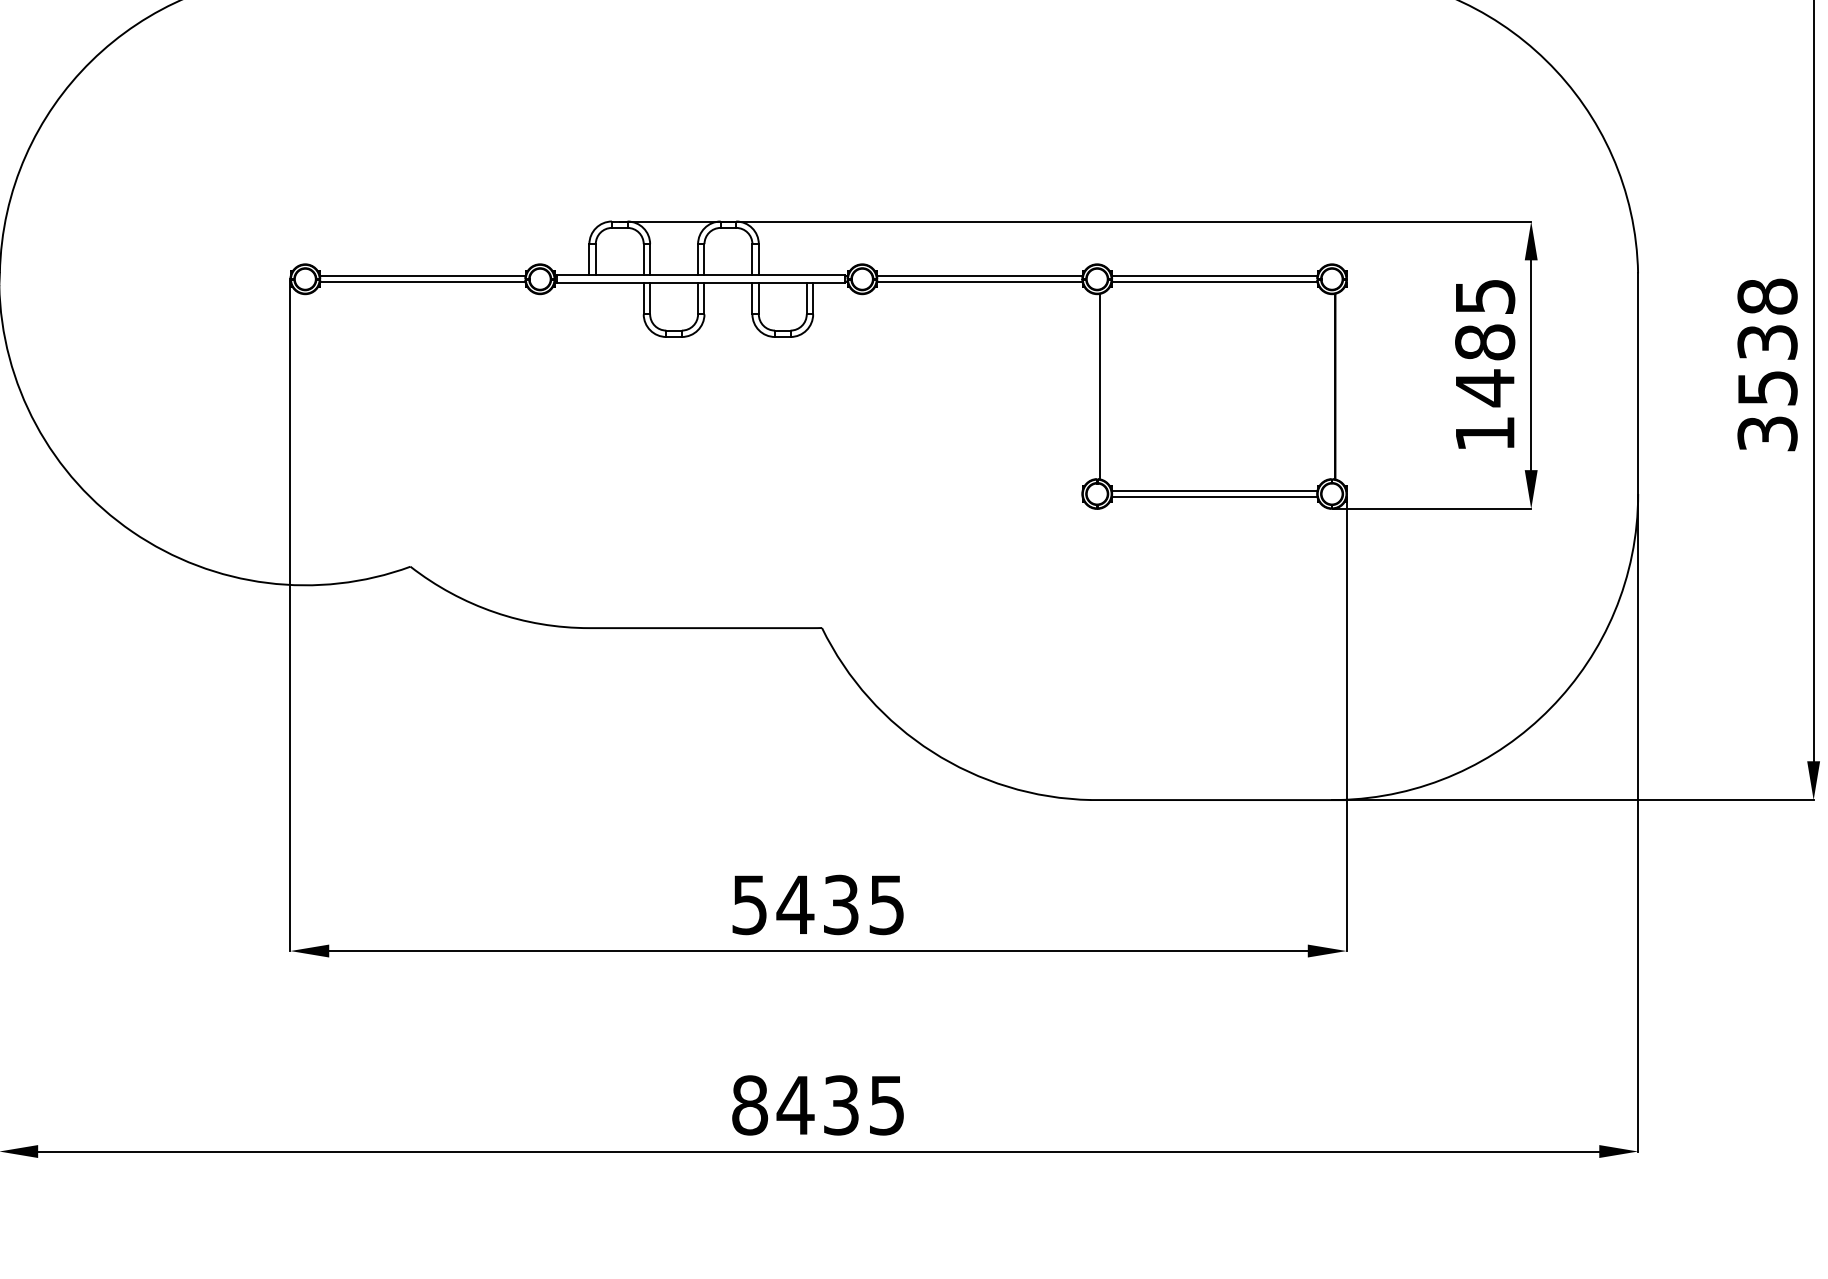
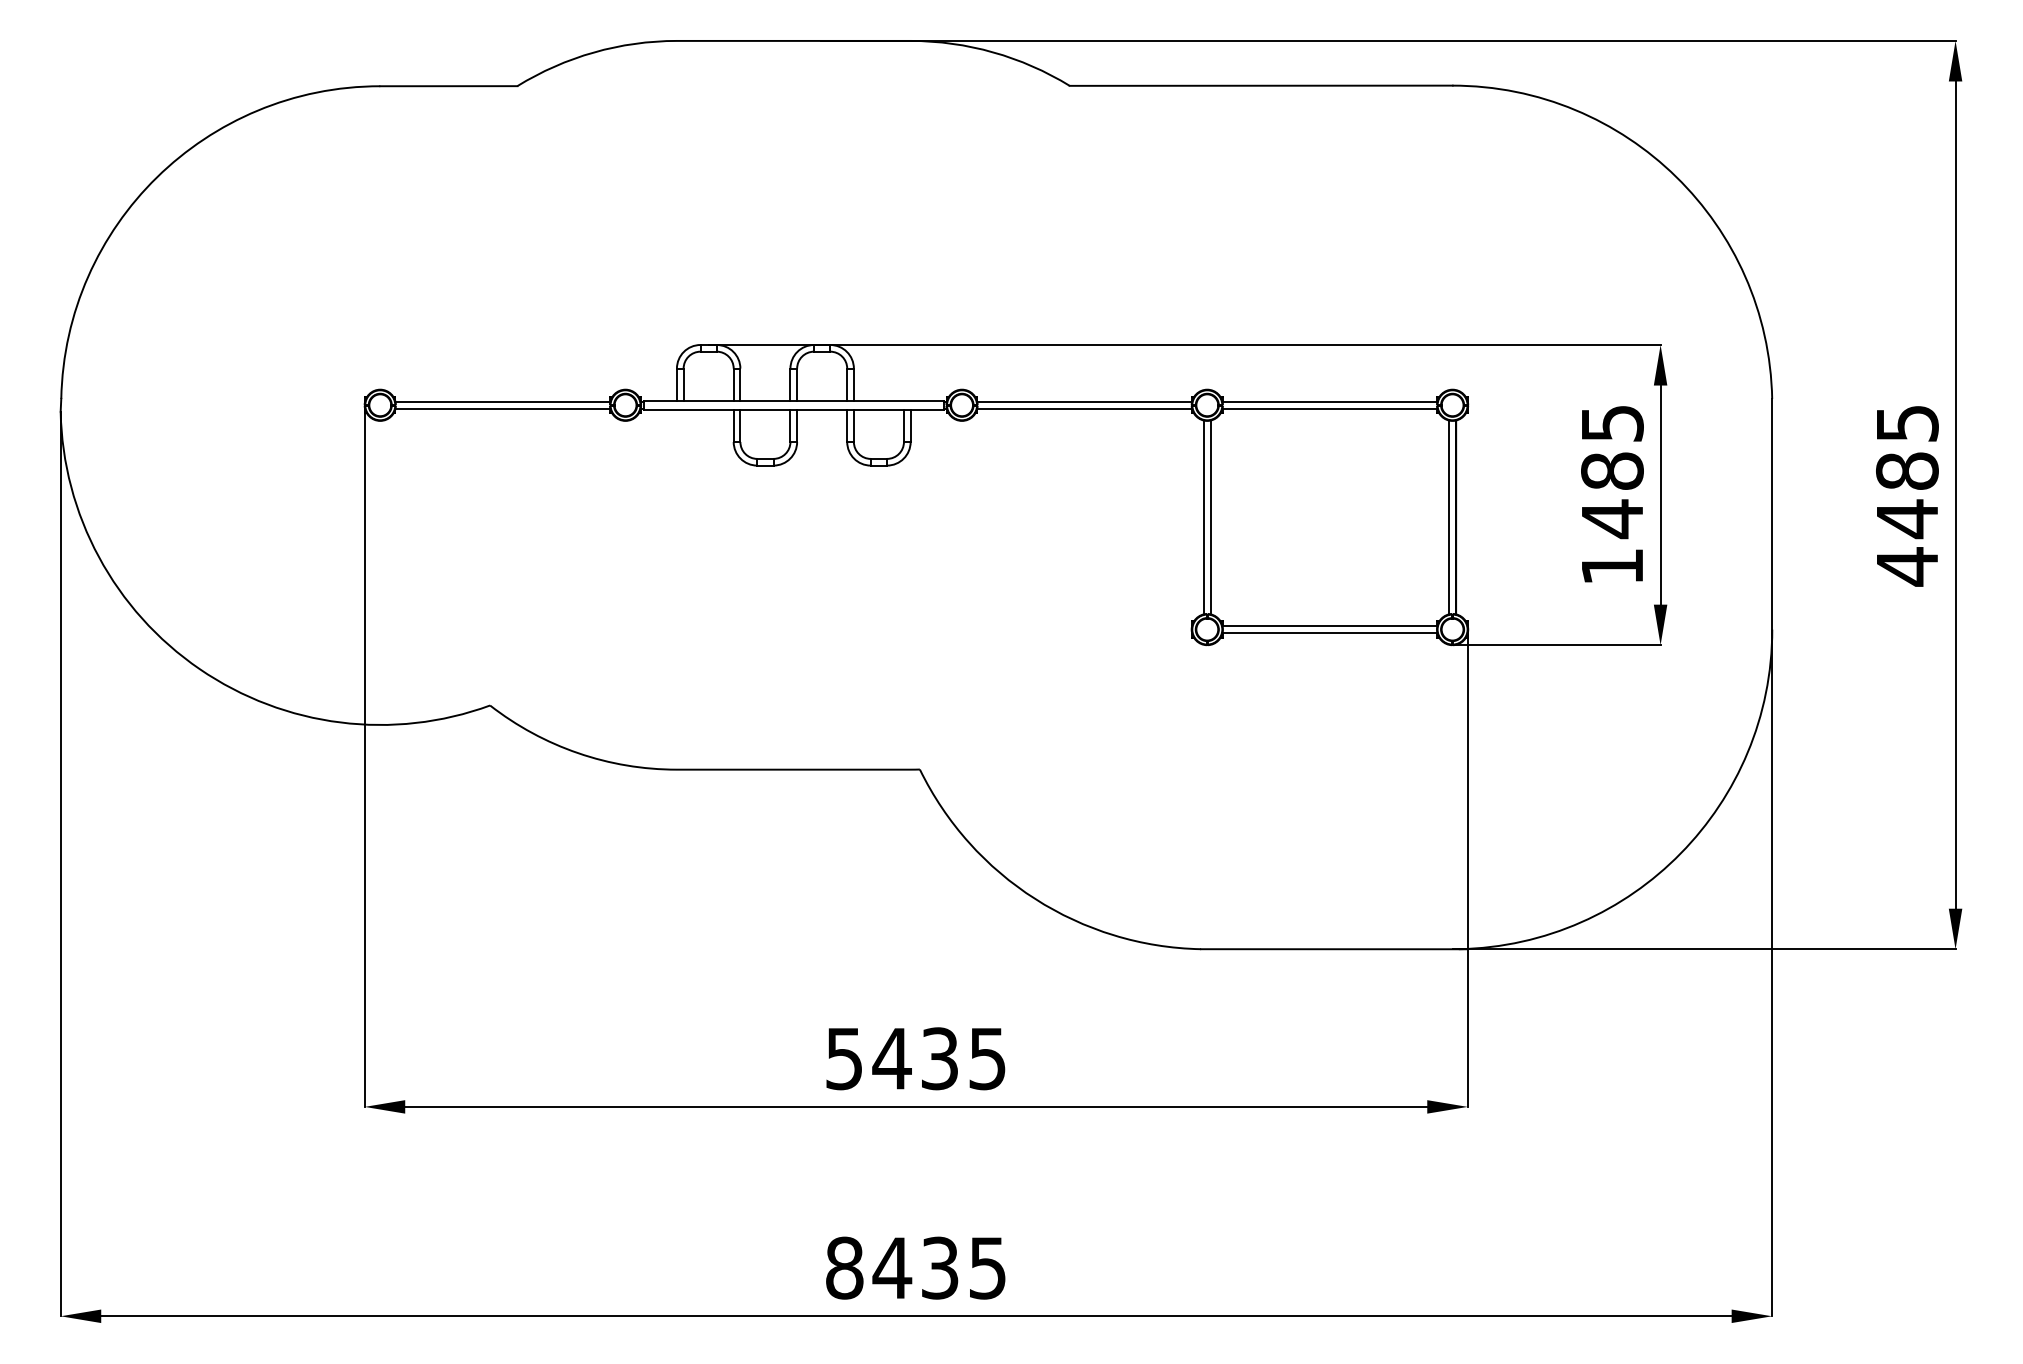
text: (1767, 365) -> (1907, 495), 3538 -> 4485
line: (1093, 386) -> (1203, 517), added
line: (1329, 386) -> (1449, 517), added

